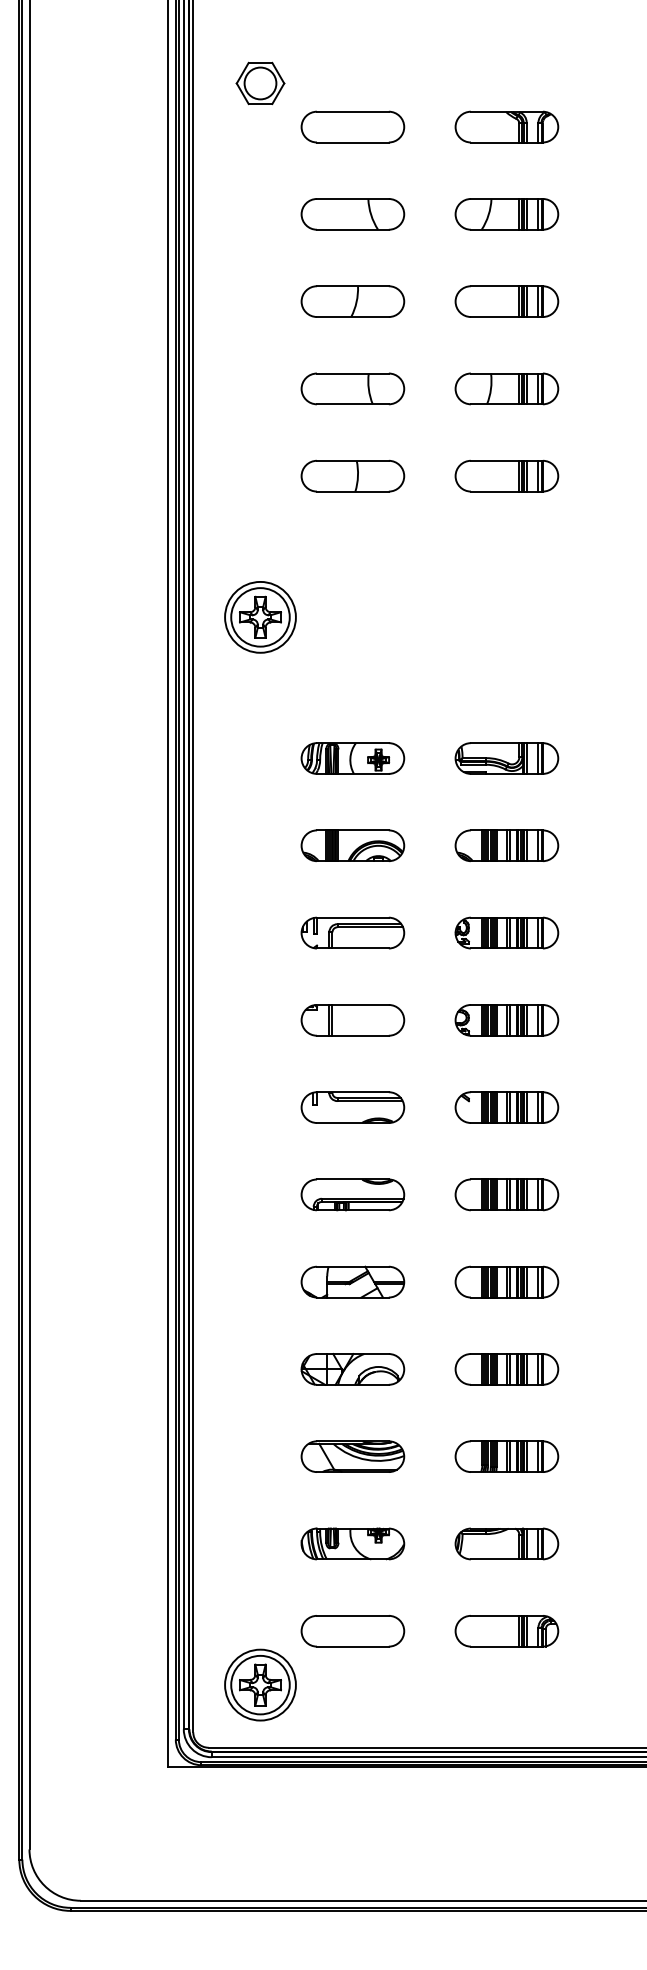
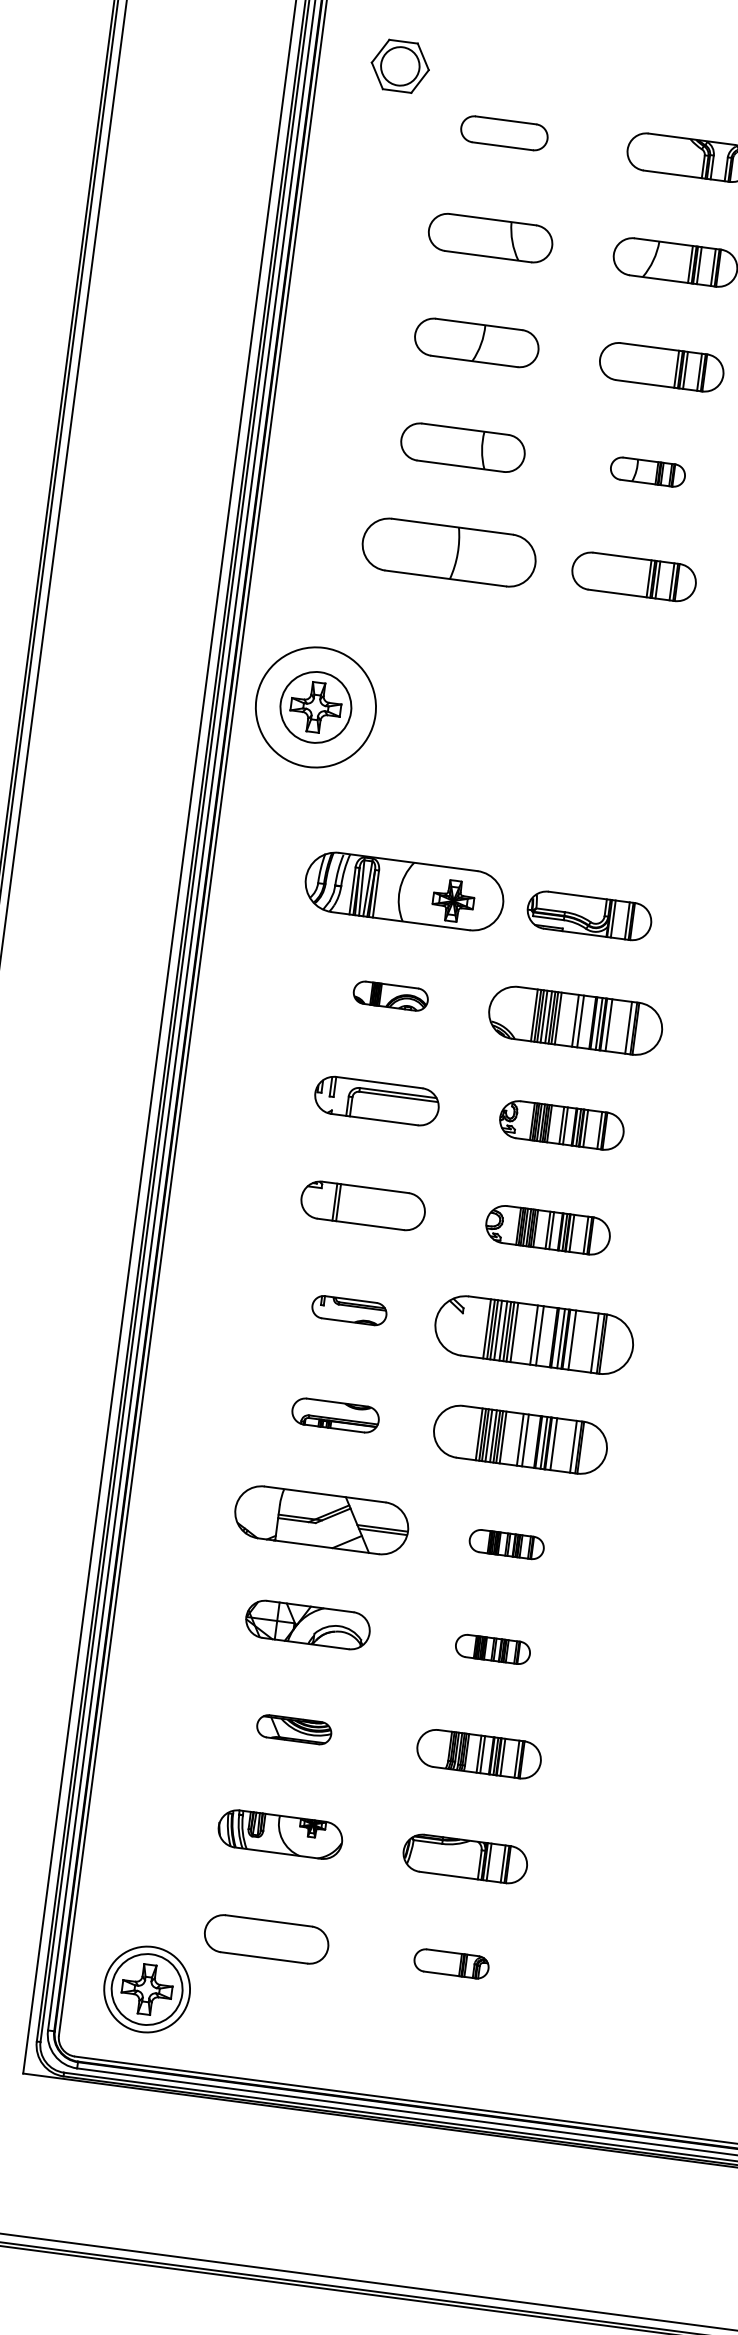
part: (352, 126) -> (503, 132), size x0.7
part: (506, 388) -> (647, 471), size x0.6
part: (352, 475) -> (448, 551), size x1.4
circle: (260, 616) -> (316, 706), size x1.4
part: (352, 758) -> (404, 891), size x1.6
part: (352, 845) -> (390, 995), size x0.6
part: (506, 845) -> (575, 1020), size x1.4
part: (352, 1107) -> (348, 1310), size x0.6
part: (506, 1107) -> (533, 1334), size x1.6
part: (352, 1194) -> (335, 1414), size x0.7
part: (506, 1194) -> (520, 1439), size x1.4
part: (352, 1281) -> (321, 1519), size x1.4
part: (506, 1281) -> (506, 1543), size x0.6
part: (506, 1369) -> (492, 1649), size x0.6
part: (352, 1456) -> (293, 1729), size x0.6
part: (506, 1631) -> (450, 1964), size x0.6

